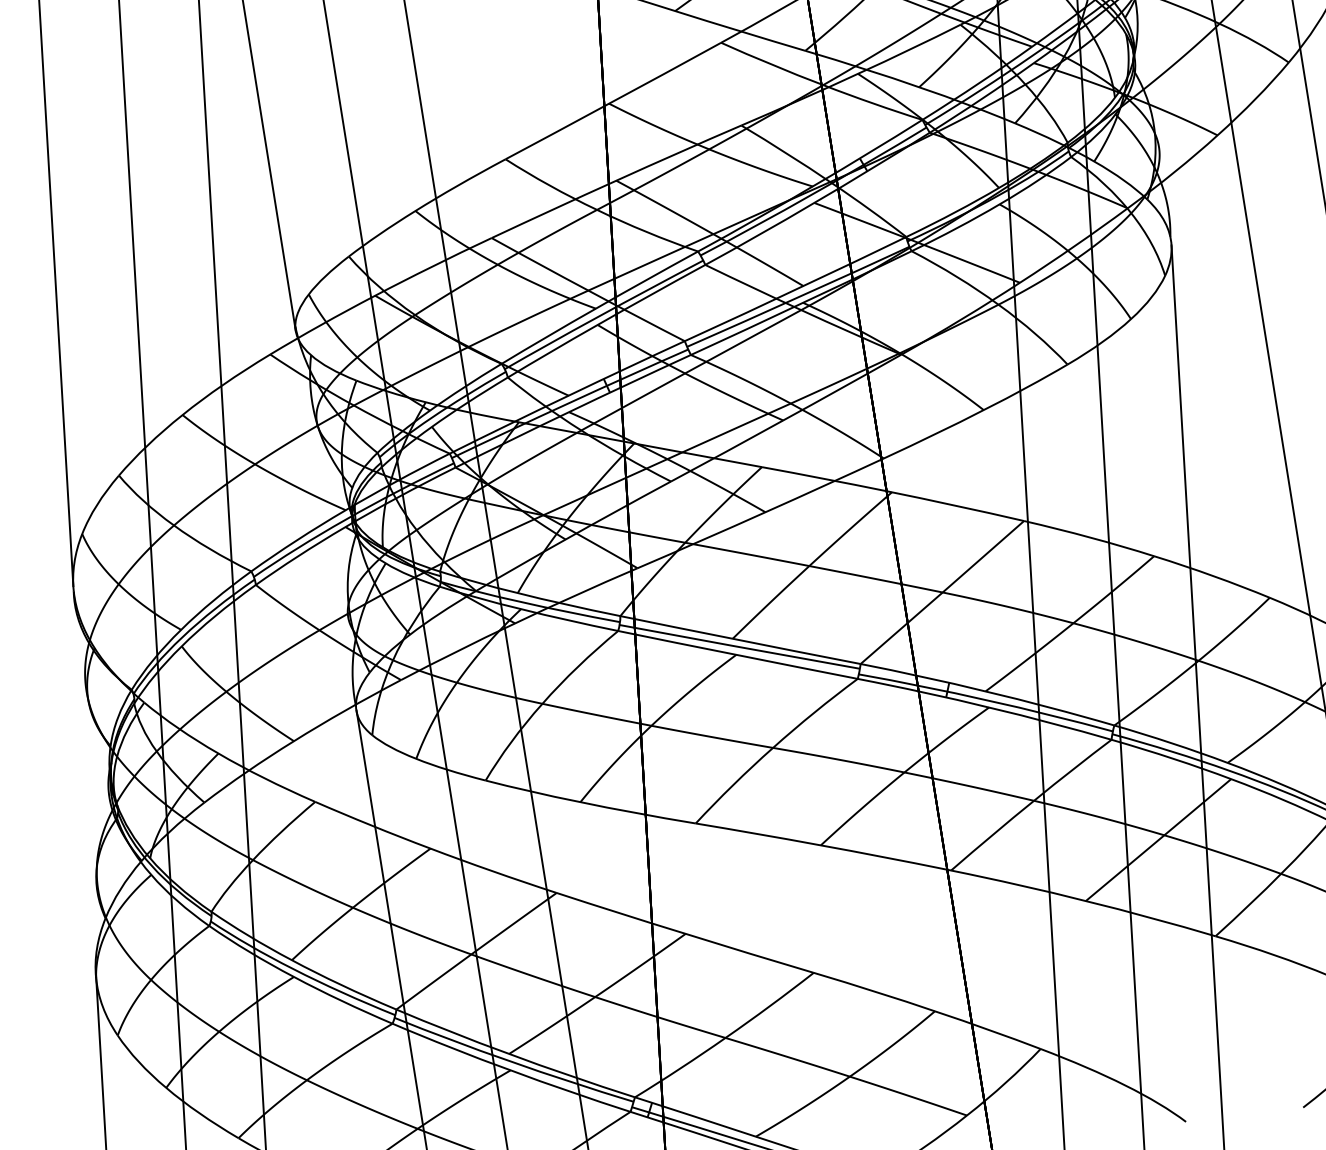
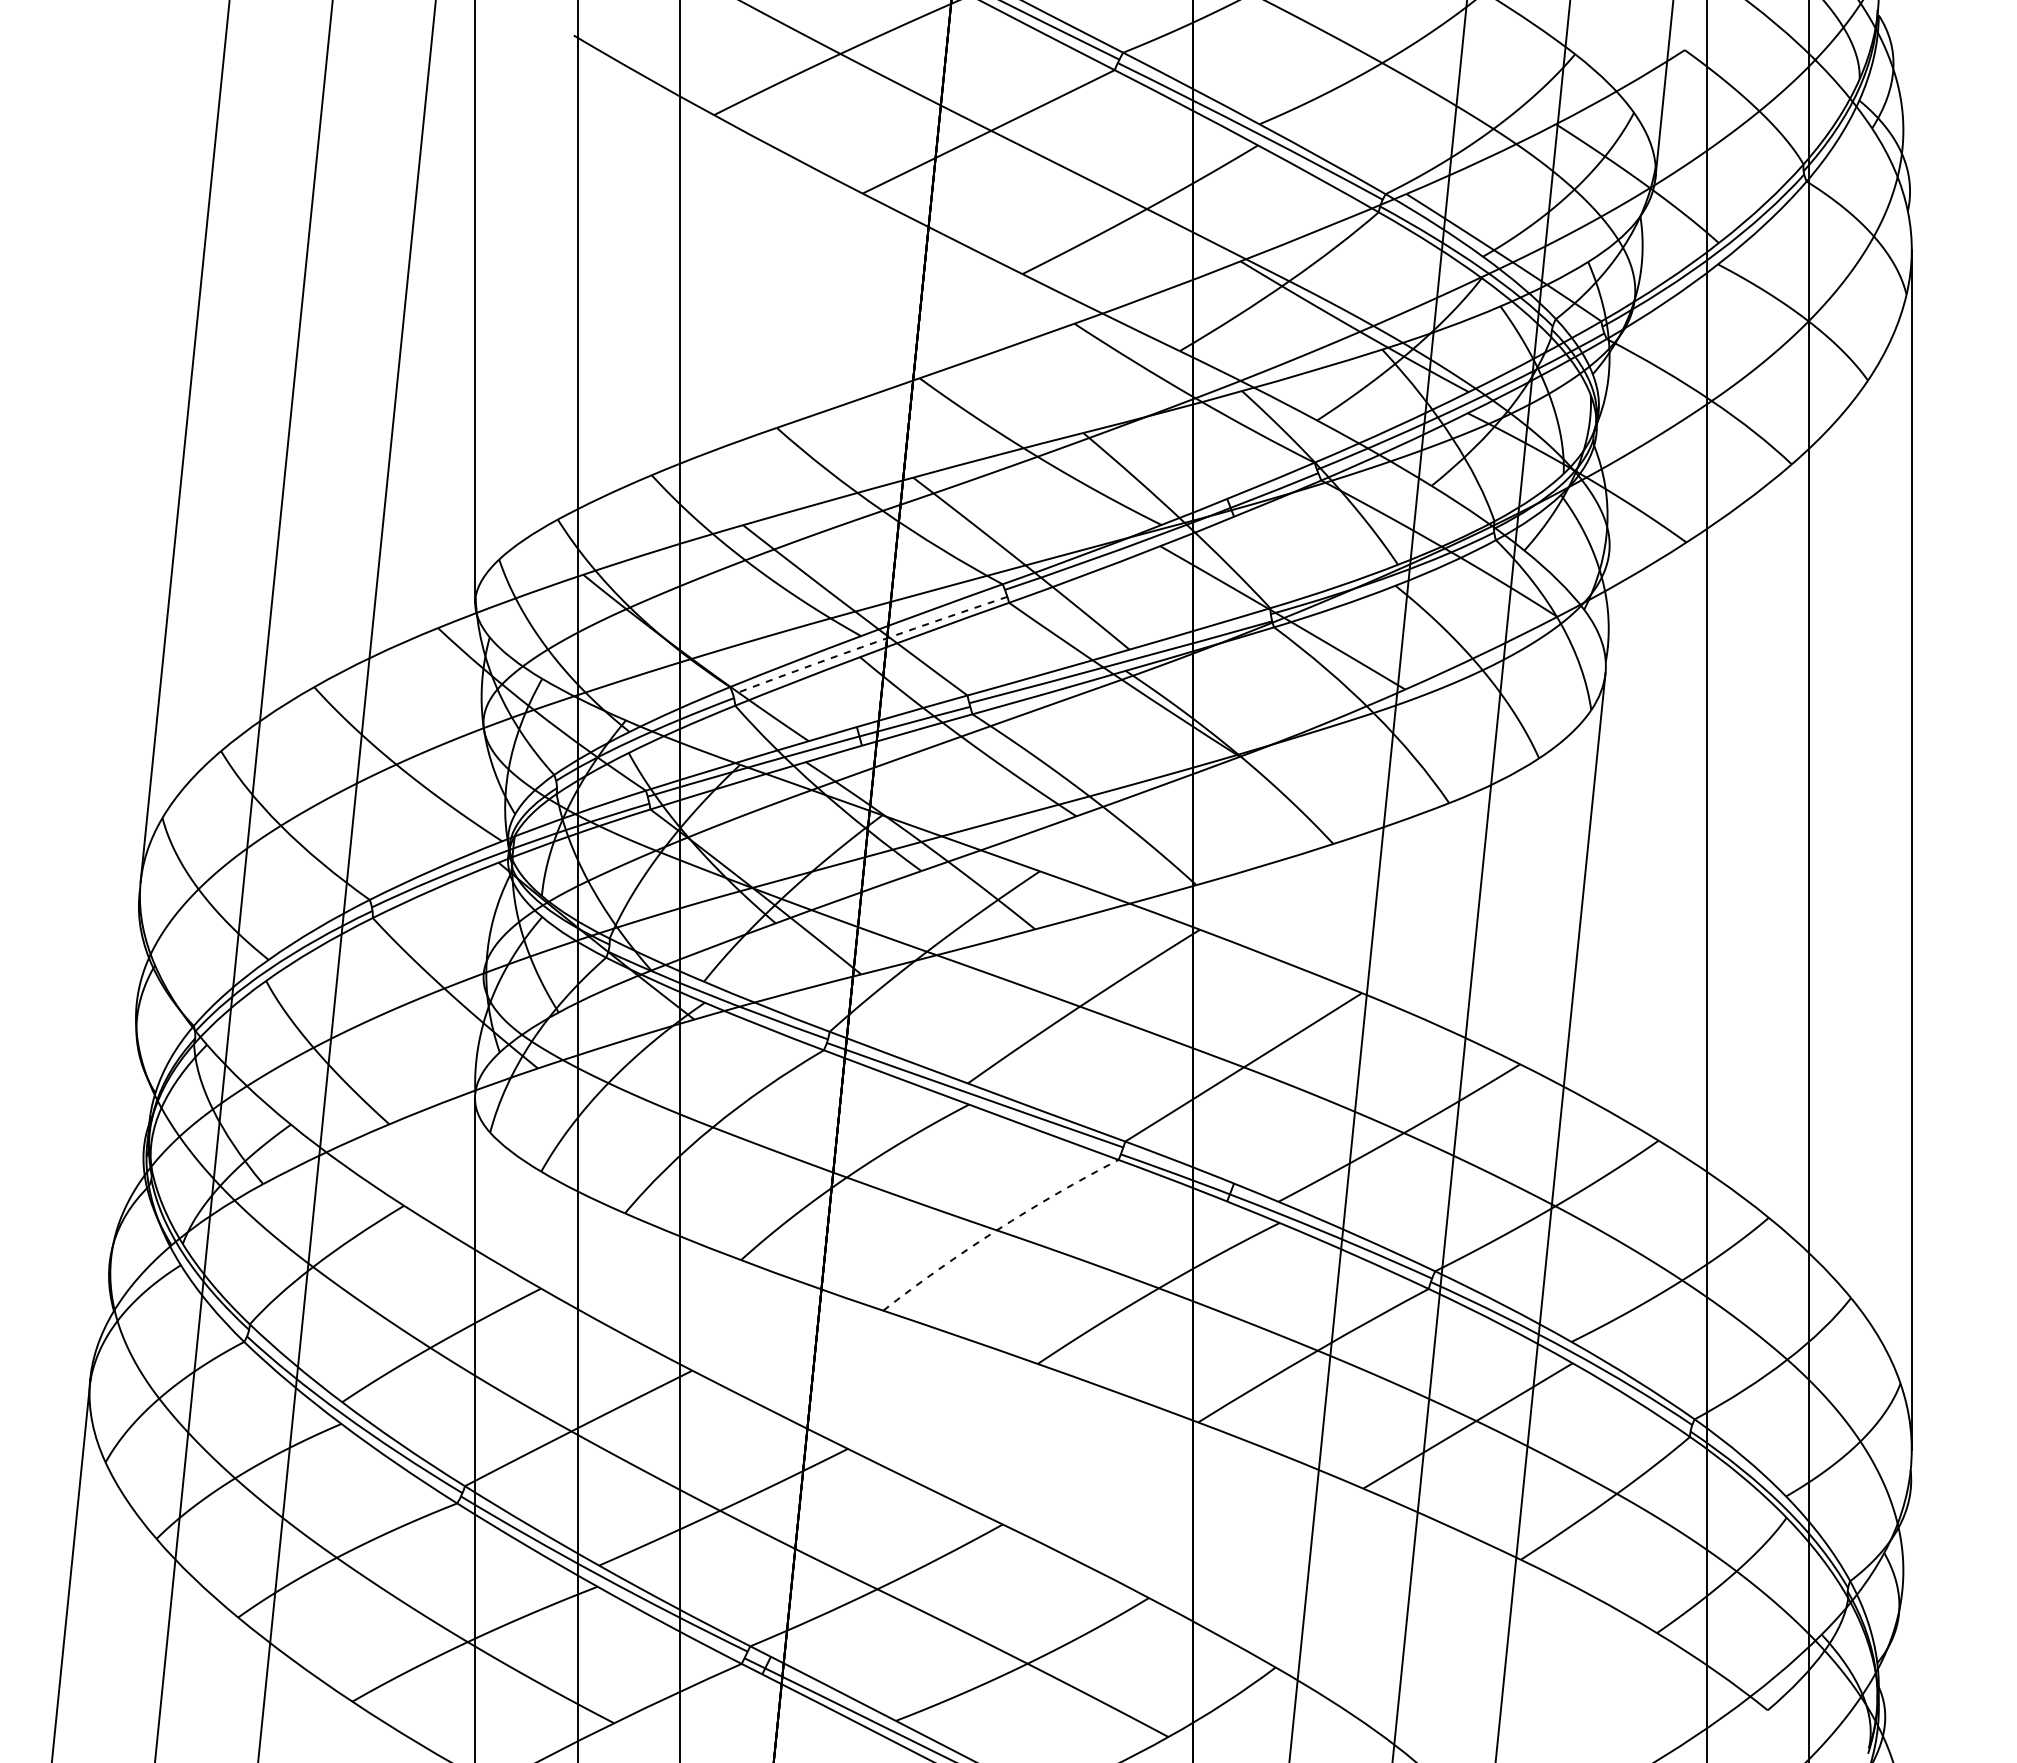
arc: (602, 314) -> (868, 644), solid -> dashed
arc: (773, 747) -> (997, 1229), solid -> dashed

